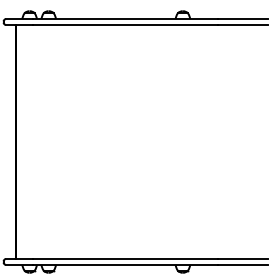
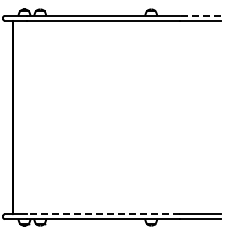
line: (242, 19) -> (200, 16), solid -> dashed
line: (125, 259) -> (103, 214), solid -> dashed

